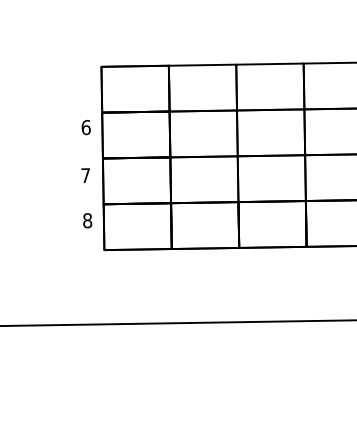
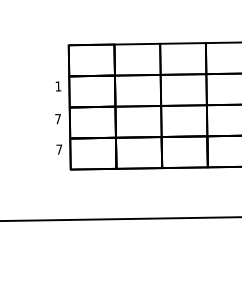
text: (86, 127) -> (58, 86), 6 -> 1
text: (87, 220) -> (59, 149), 8 -> 7

